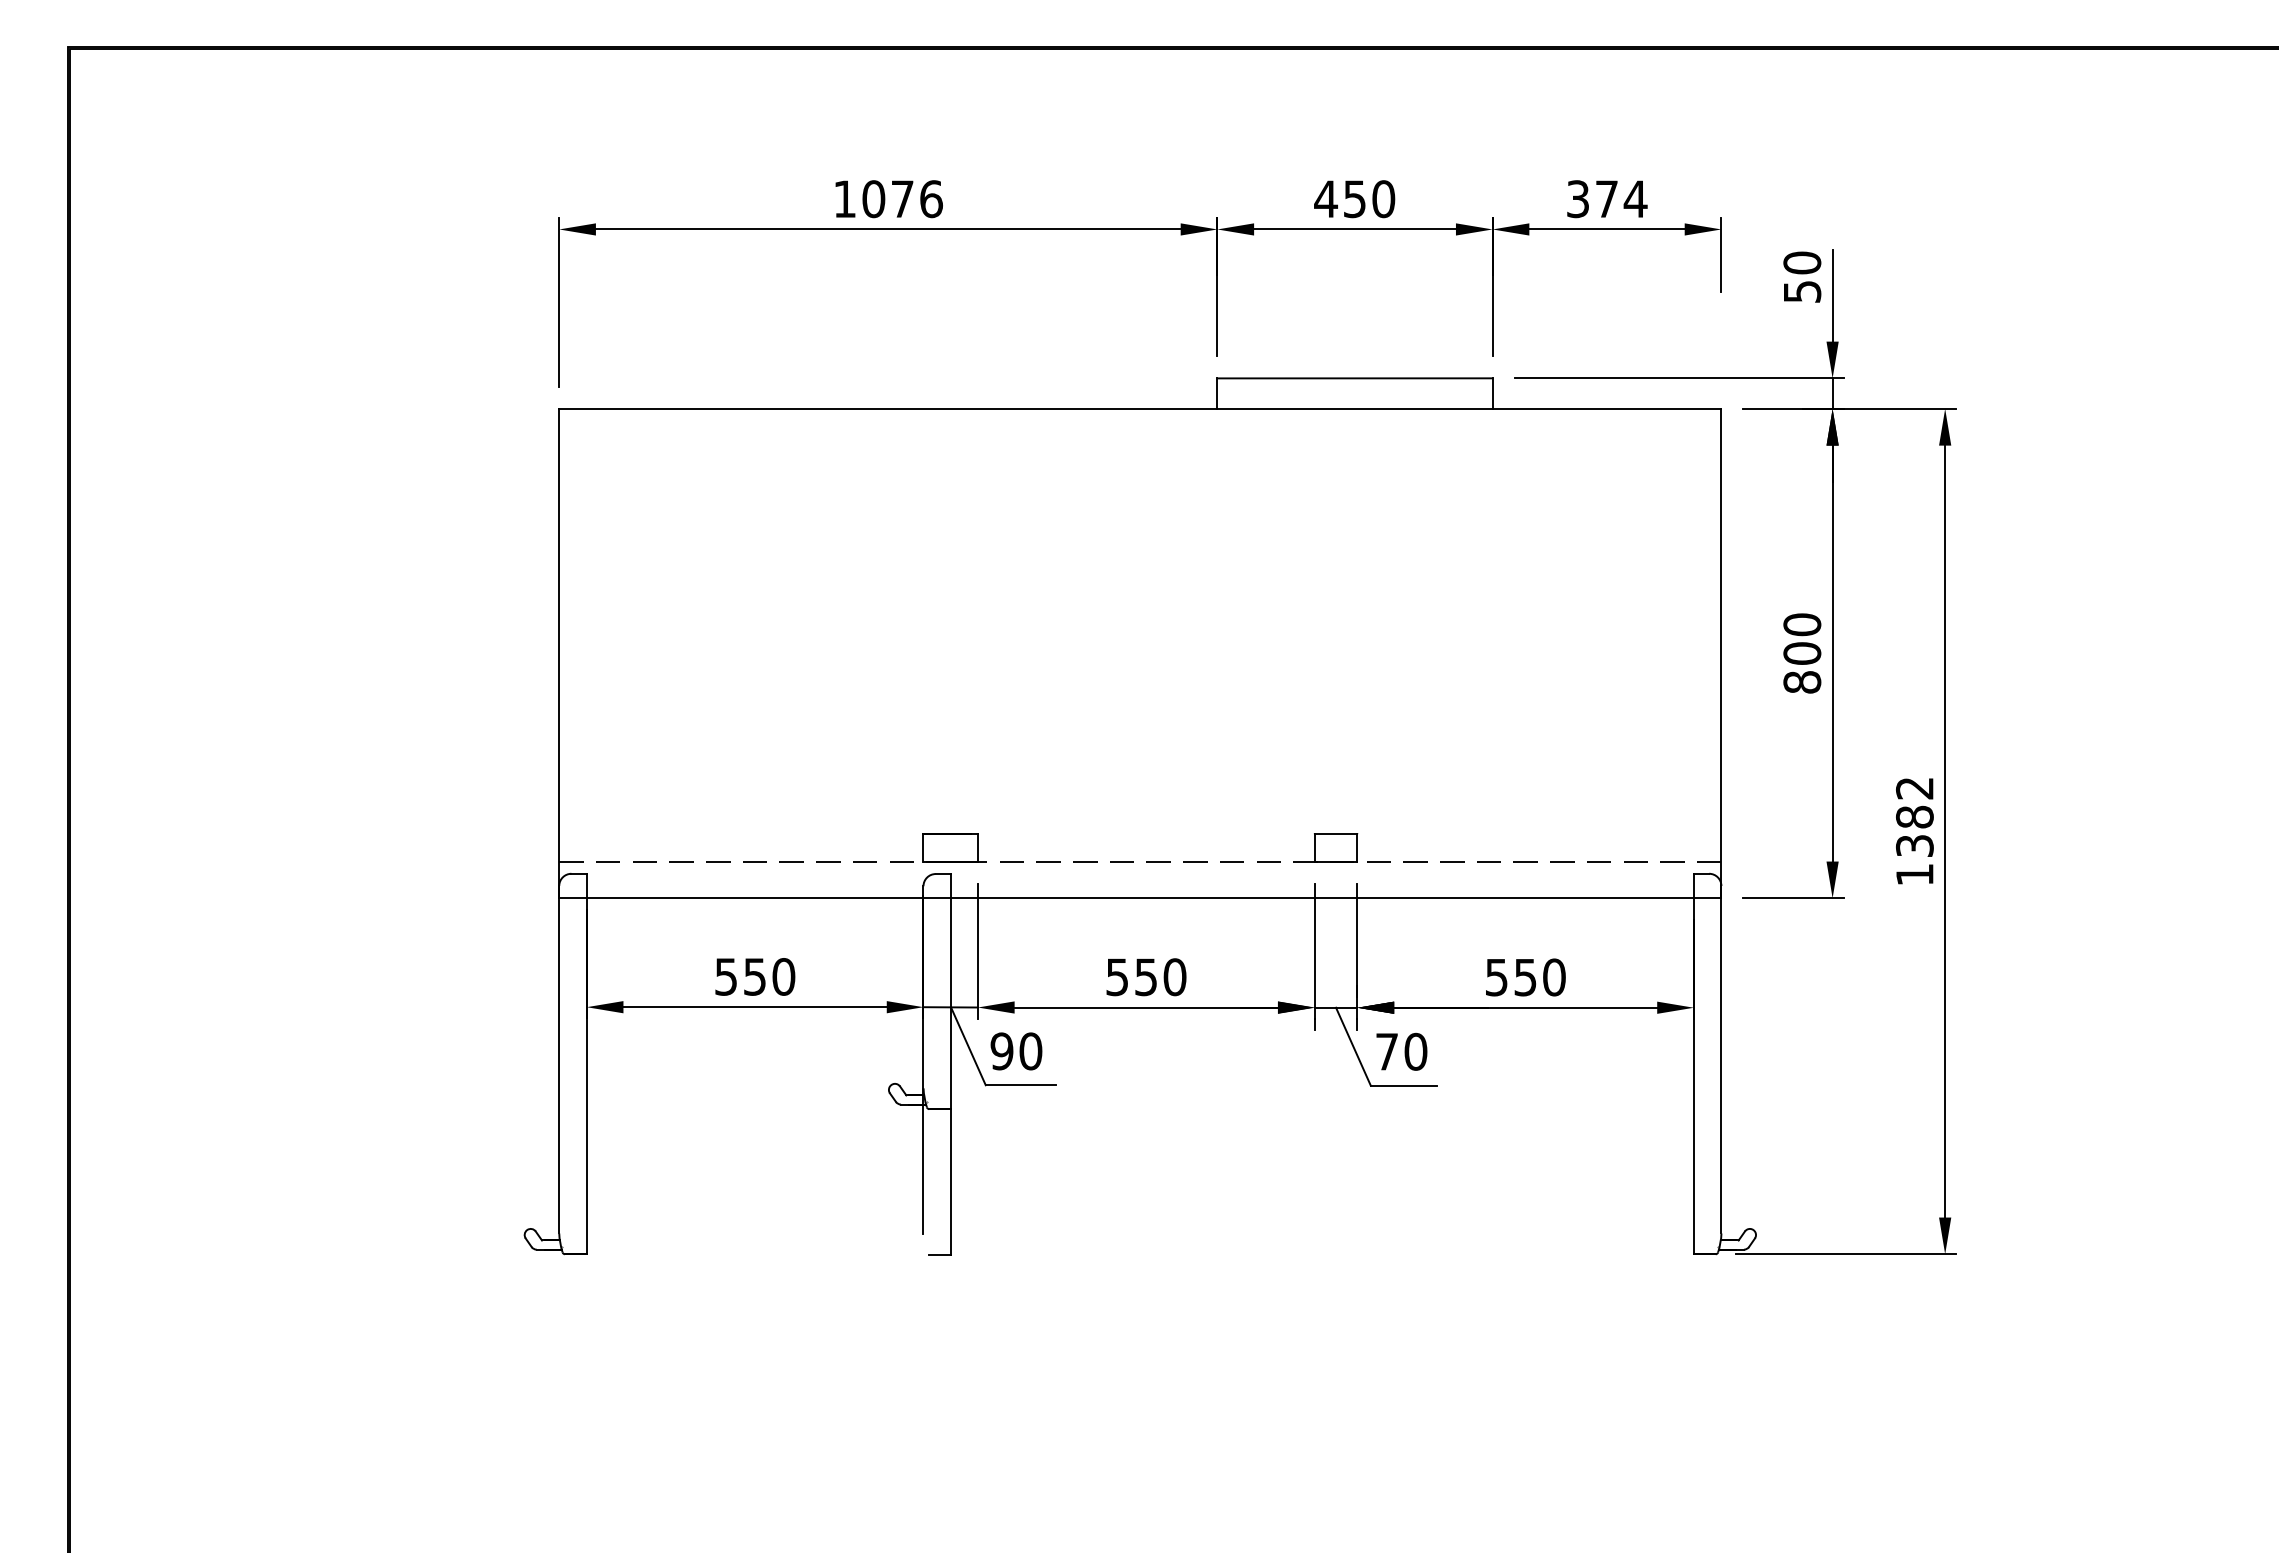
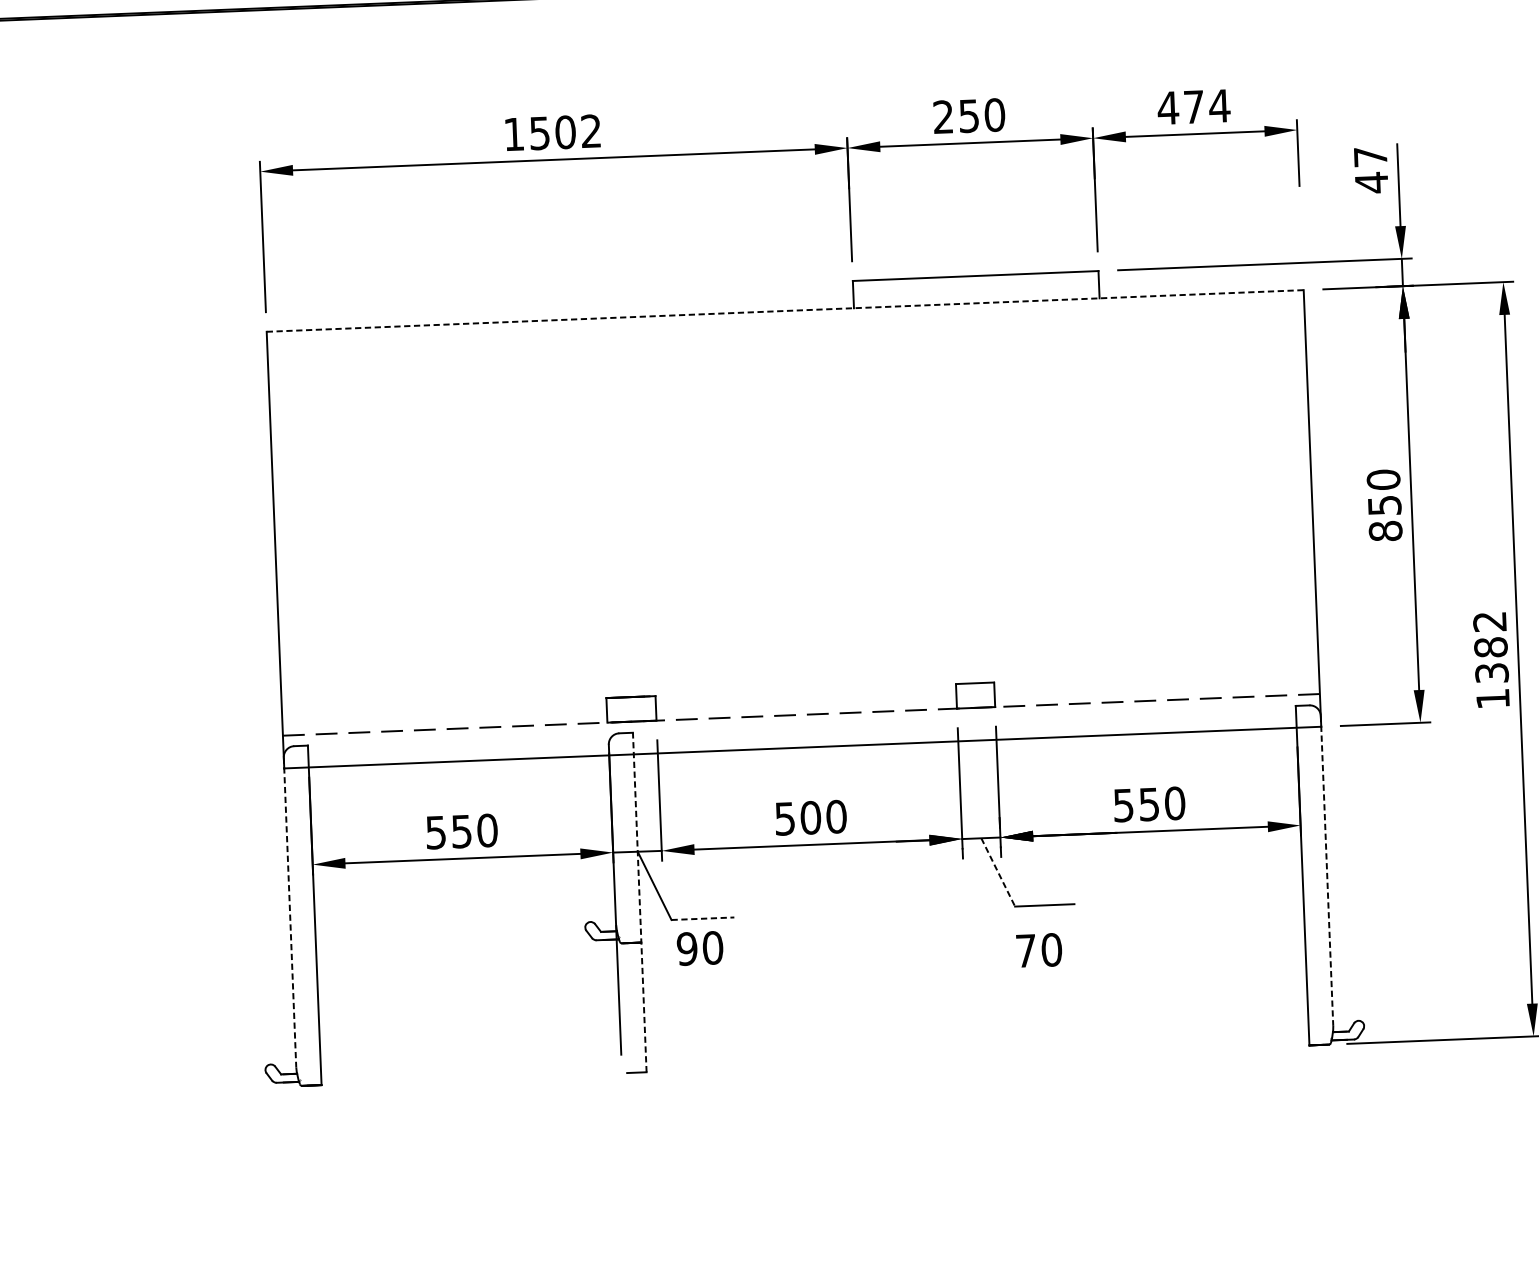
text: (1325, 198) -> (942, 116), 450 -> 250
text: (902, 199) -> (565, 132), 1076 -> 1502
text: (1578, 199) -> (1168, 108), 374 -> 474
text: (1802, 277) -> (1371, 169), 50 -> 47
line: (1140, 408) -> (785, 310), solid -> dashed
text: (1802, 653) -> (1384, 505), 800 -> 850
text: (1146, 977) -> (811, 818), 550 -> 500
line: (1353, 1046) -> (998, 872), solid -> dashed
text: (1016, 1051) -> (700, 948), moved
text: (1401, 1051) -> (1038, 950), moved
line: (559, 1059) -> (290, 912), solid -> dashed
line: (1721, 1059) -> (1327, 870), solid -> dashed
line: (951, 1063) -> (640, 901), solid -> dashed
line: (1021, 1085) -> (703, 918), solid -> dashed

